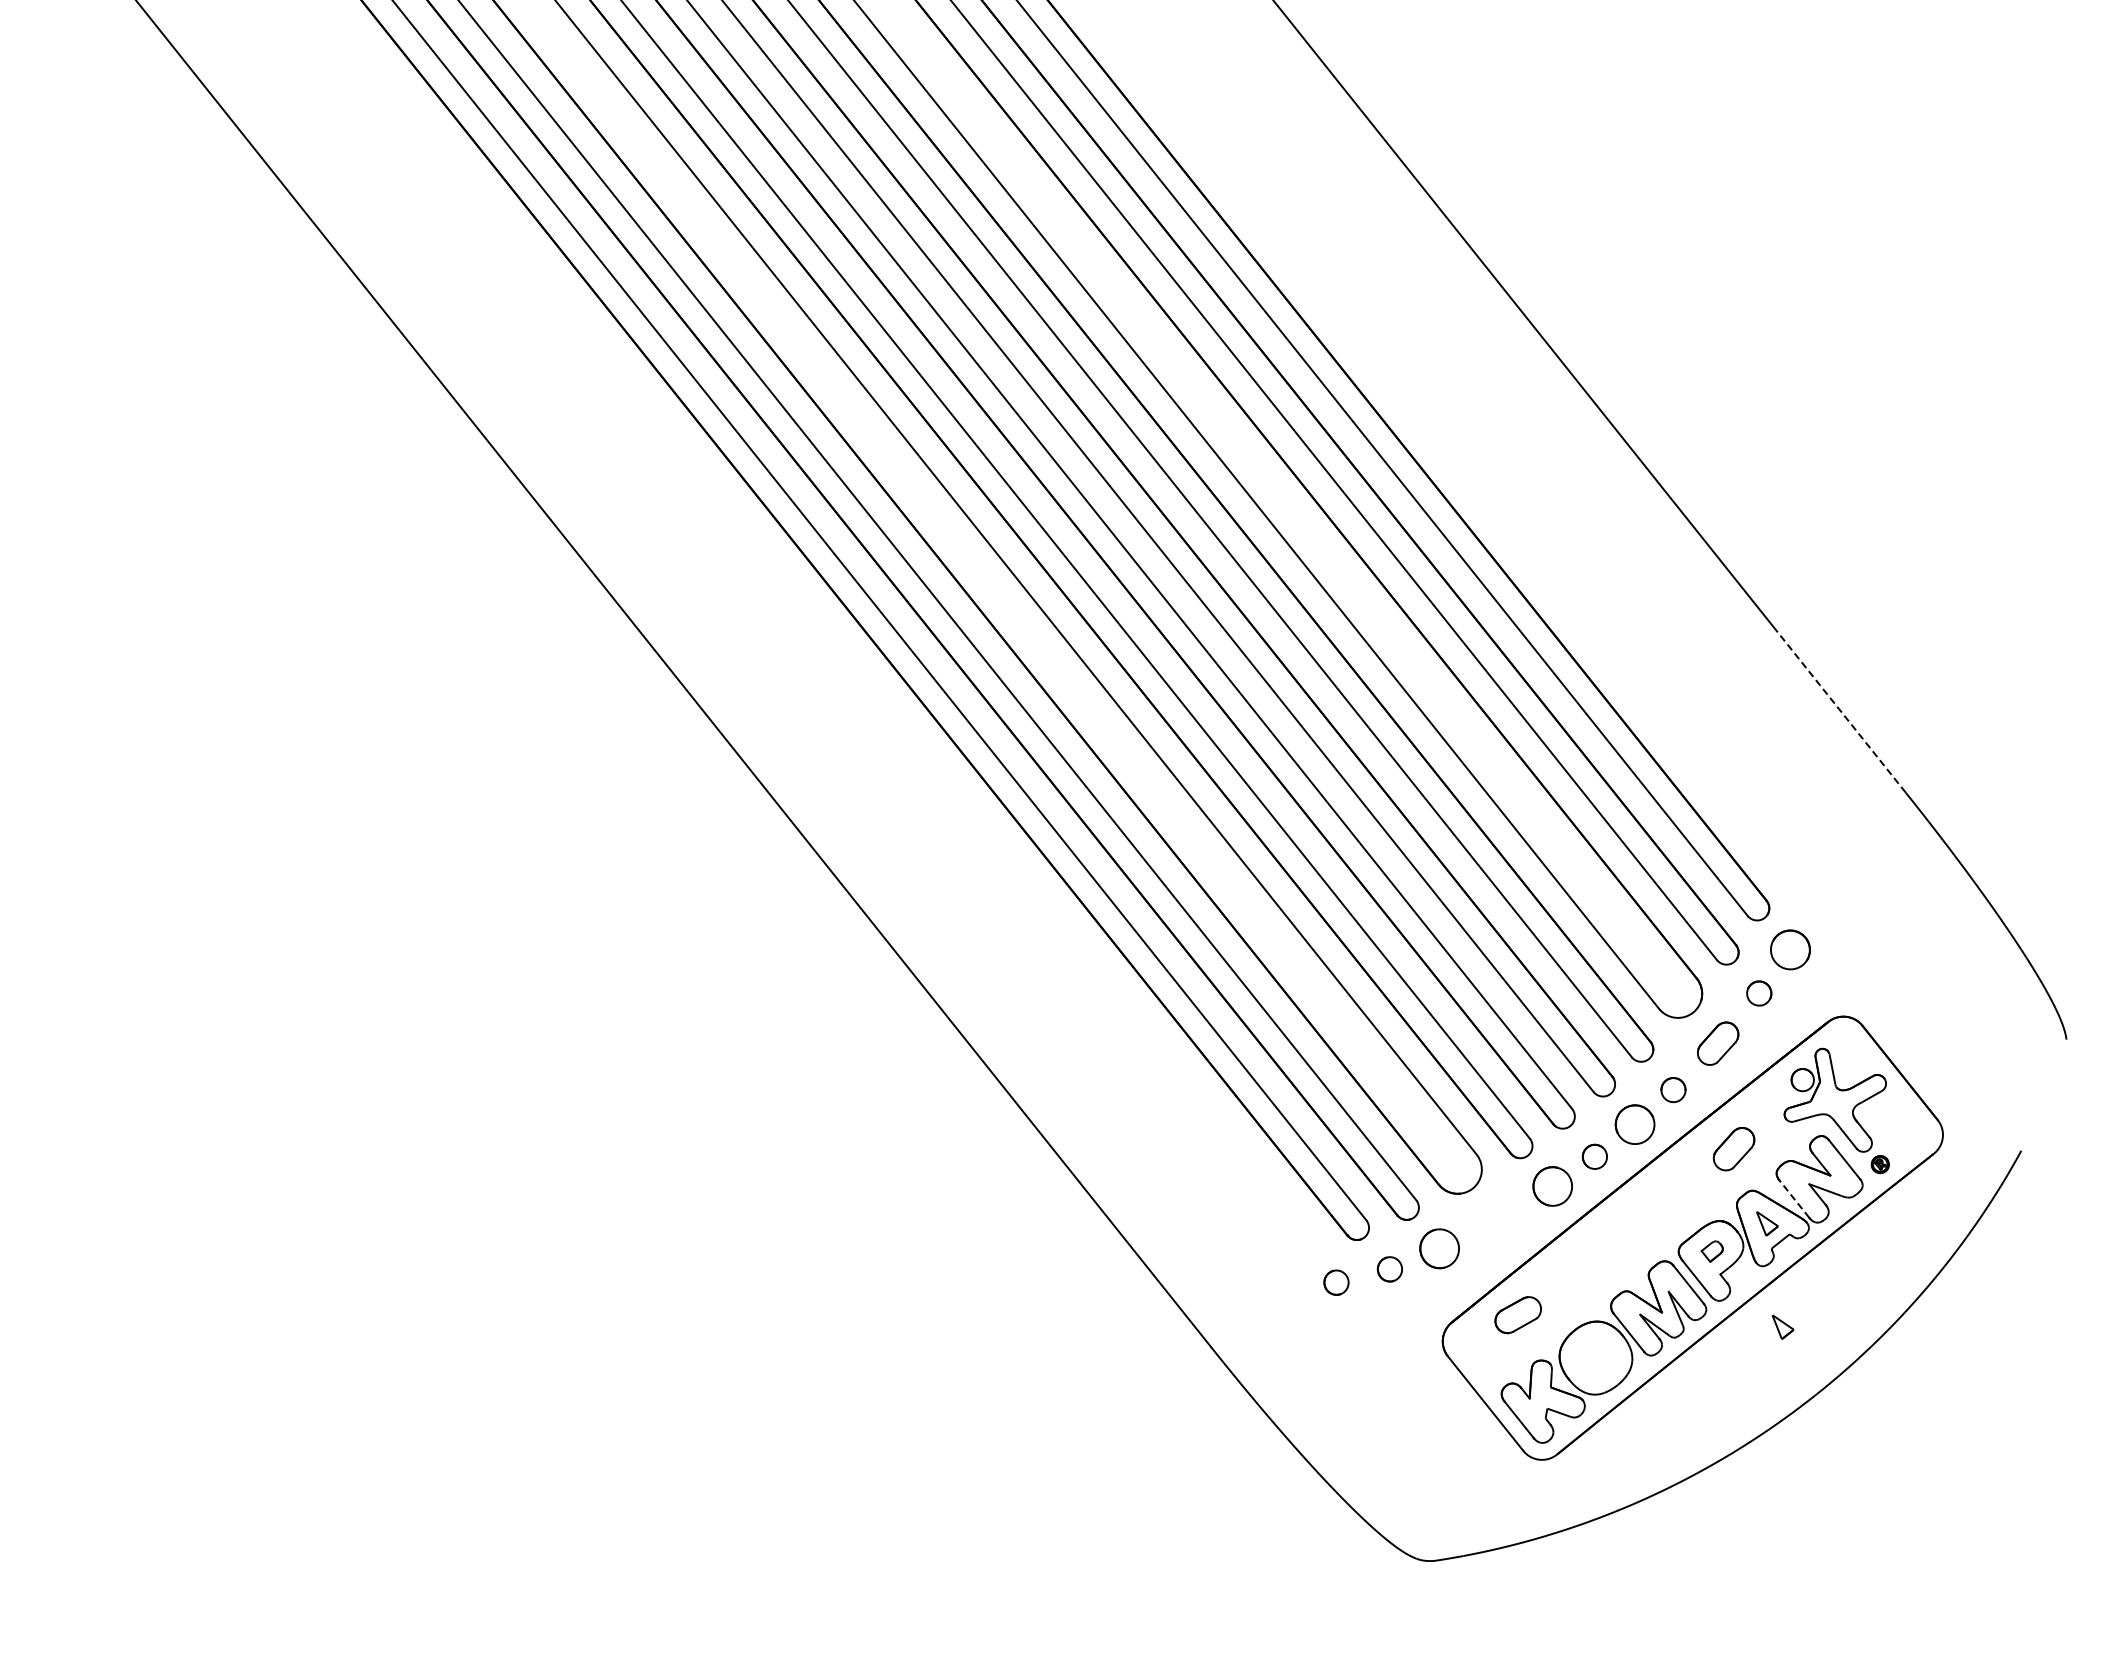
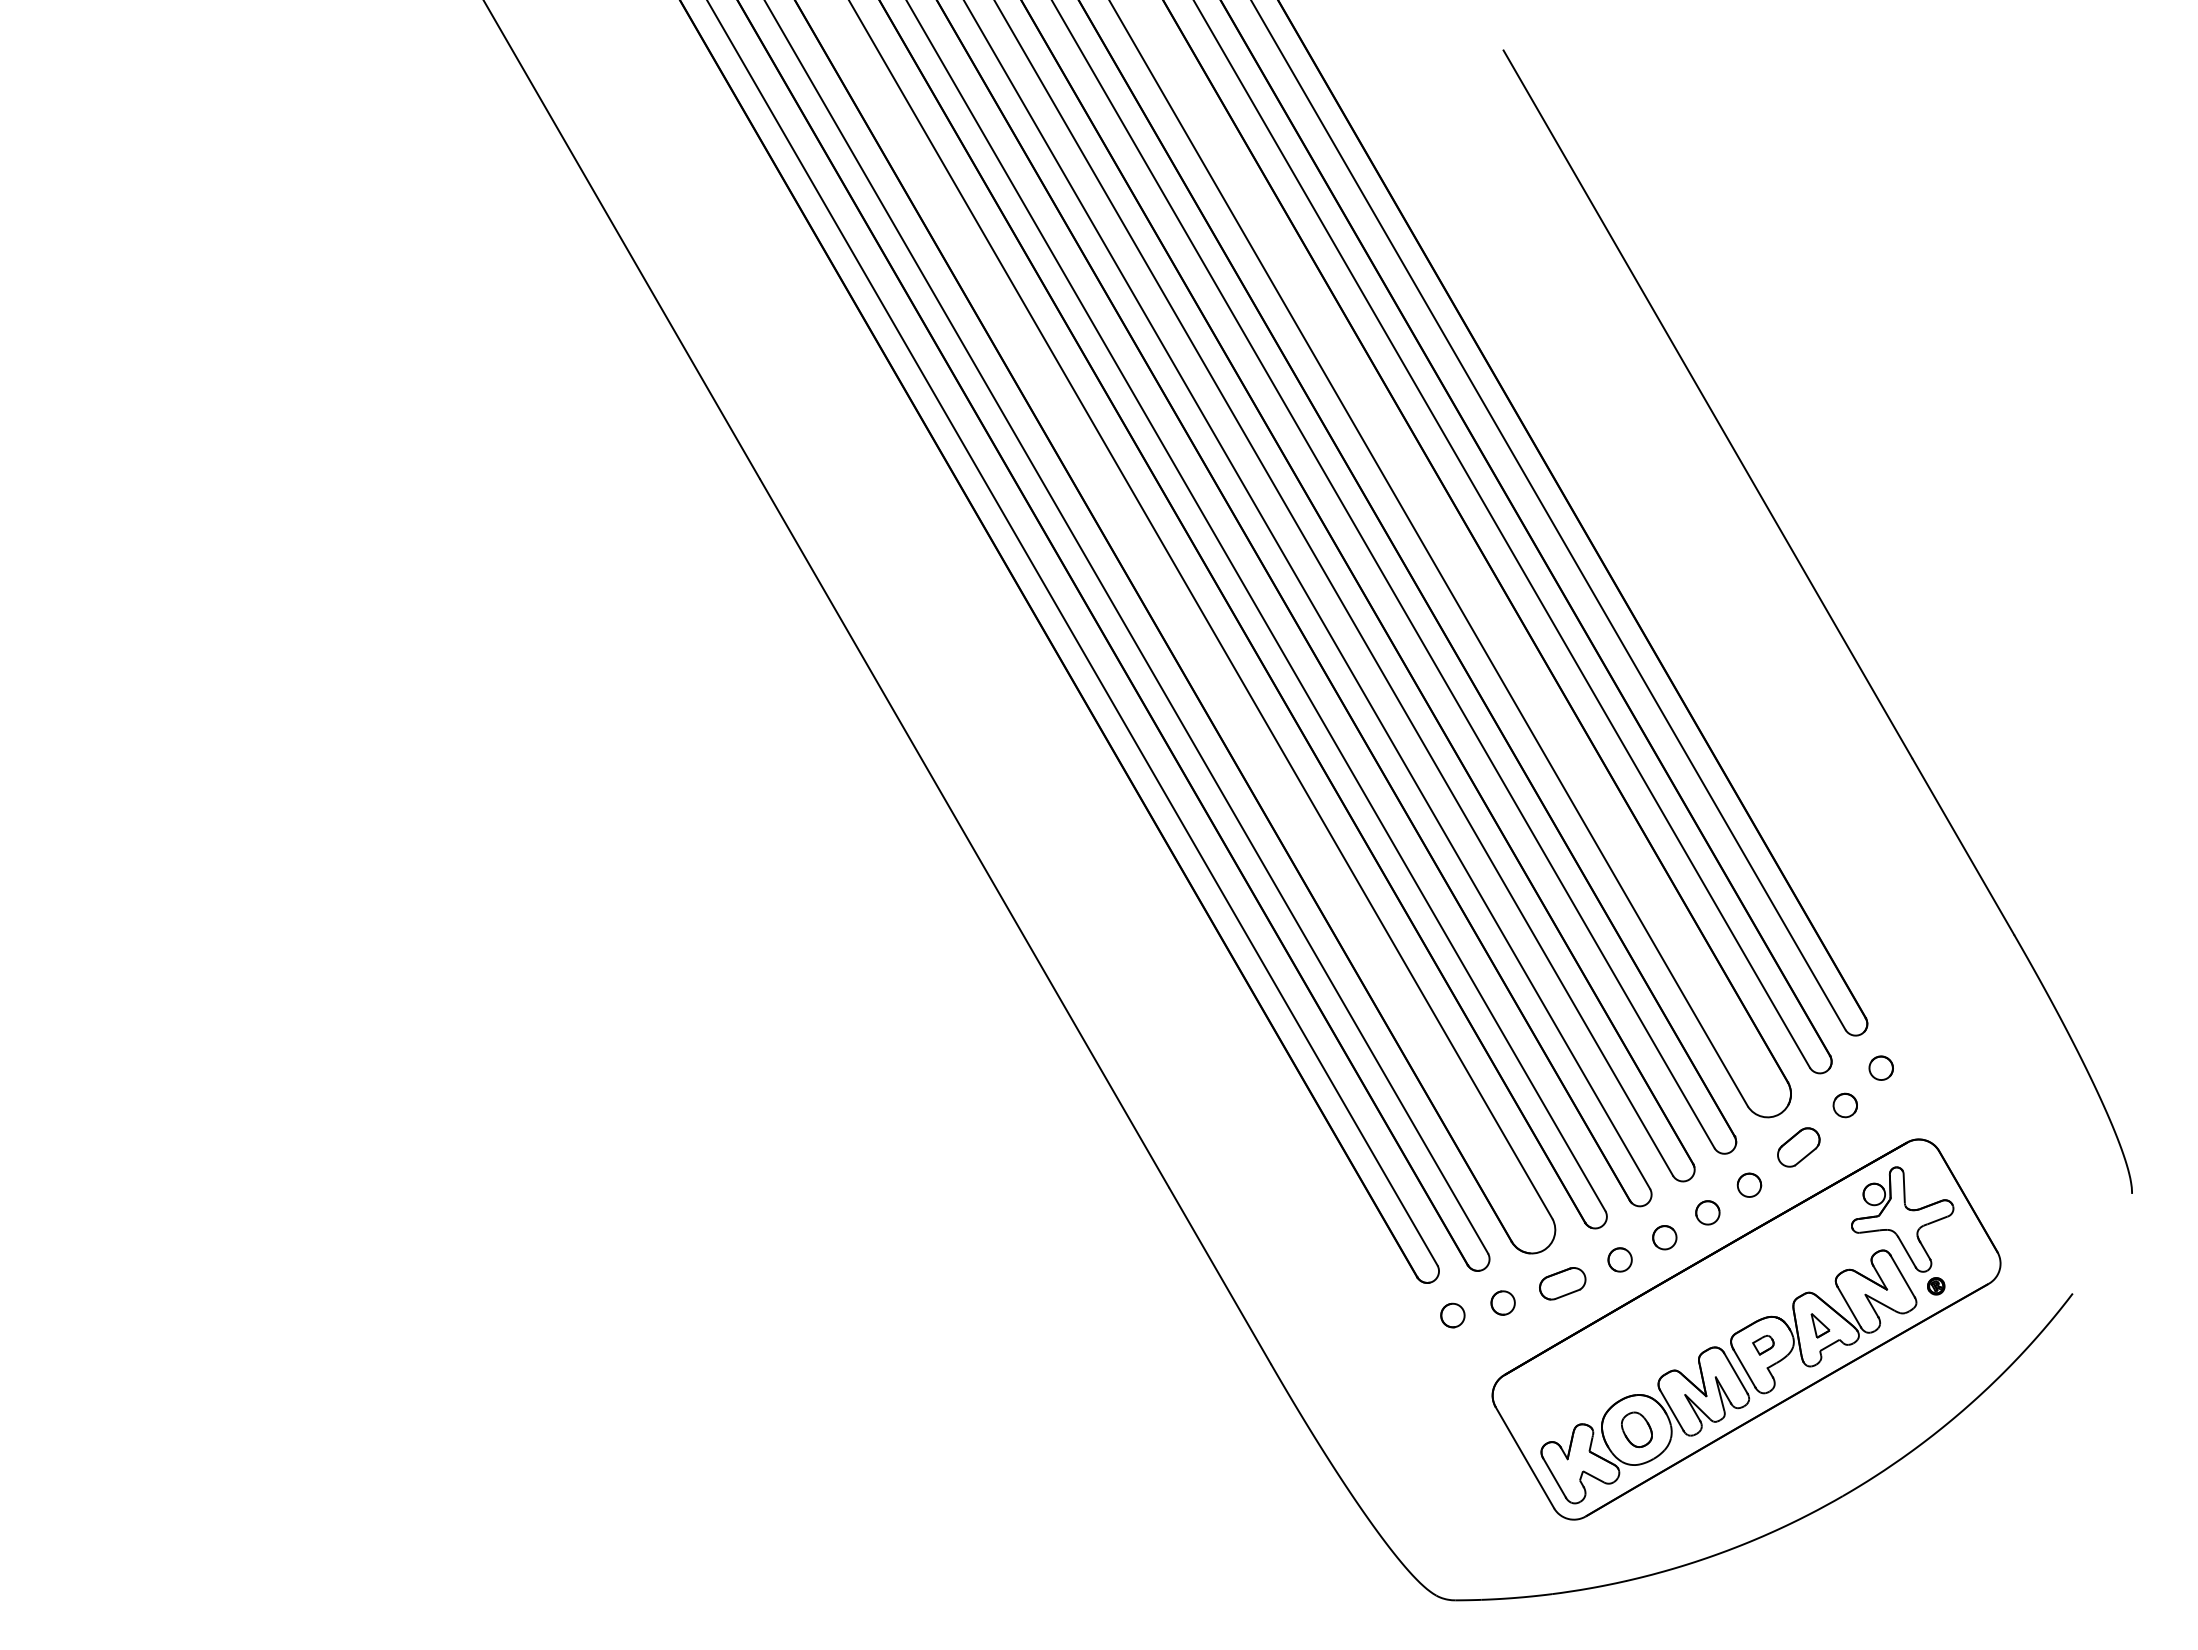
line: (1840, 709) -> (1963, 846), dashed -> solid
part: (1789, 949) -> (1880, 1067), size x0.62
part: (1634, 1124) -> (1707, 1212), size x0.62
part: (1733, 1149) -> (1798, 1250), removed
part: (1551, 1186) -> (1619, 1259), size x0.62
line: (1794, 1199) -> (1849, 1307), dashed -> solid
part: (1438, 1248) -> (1502, 1302), size x0.62
part: (1336, 1282) -> (1399, 1320), removed
part: (1517, 1314) -> (1562, 1283), moved
part: (1783, 1326) -> (1820, 1426), removed
part: (1595, 1357) -> (1636, 1429), added

